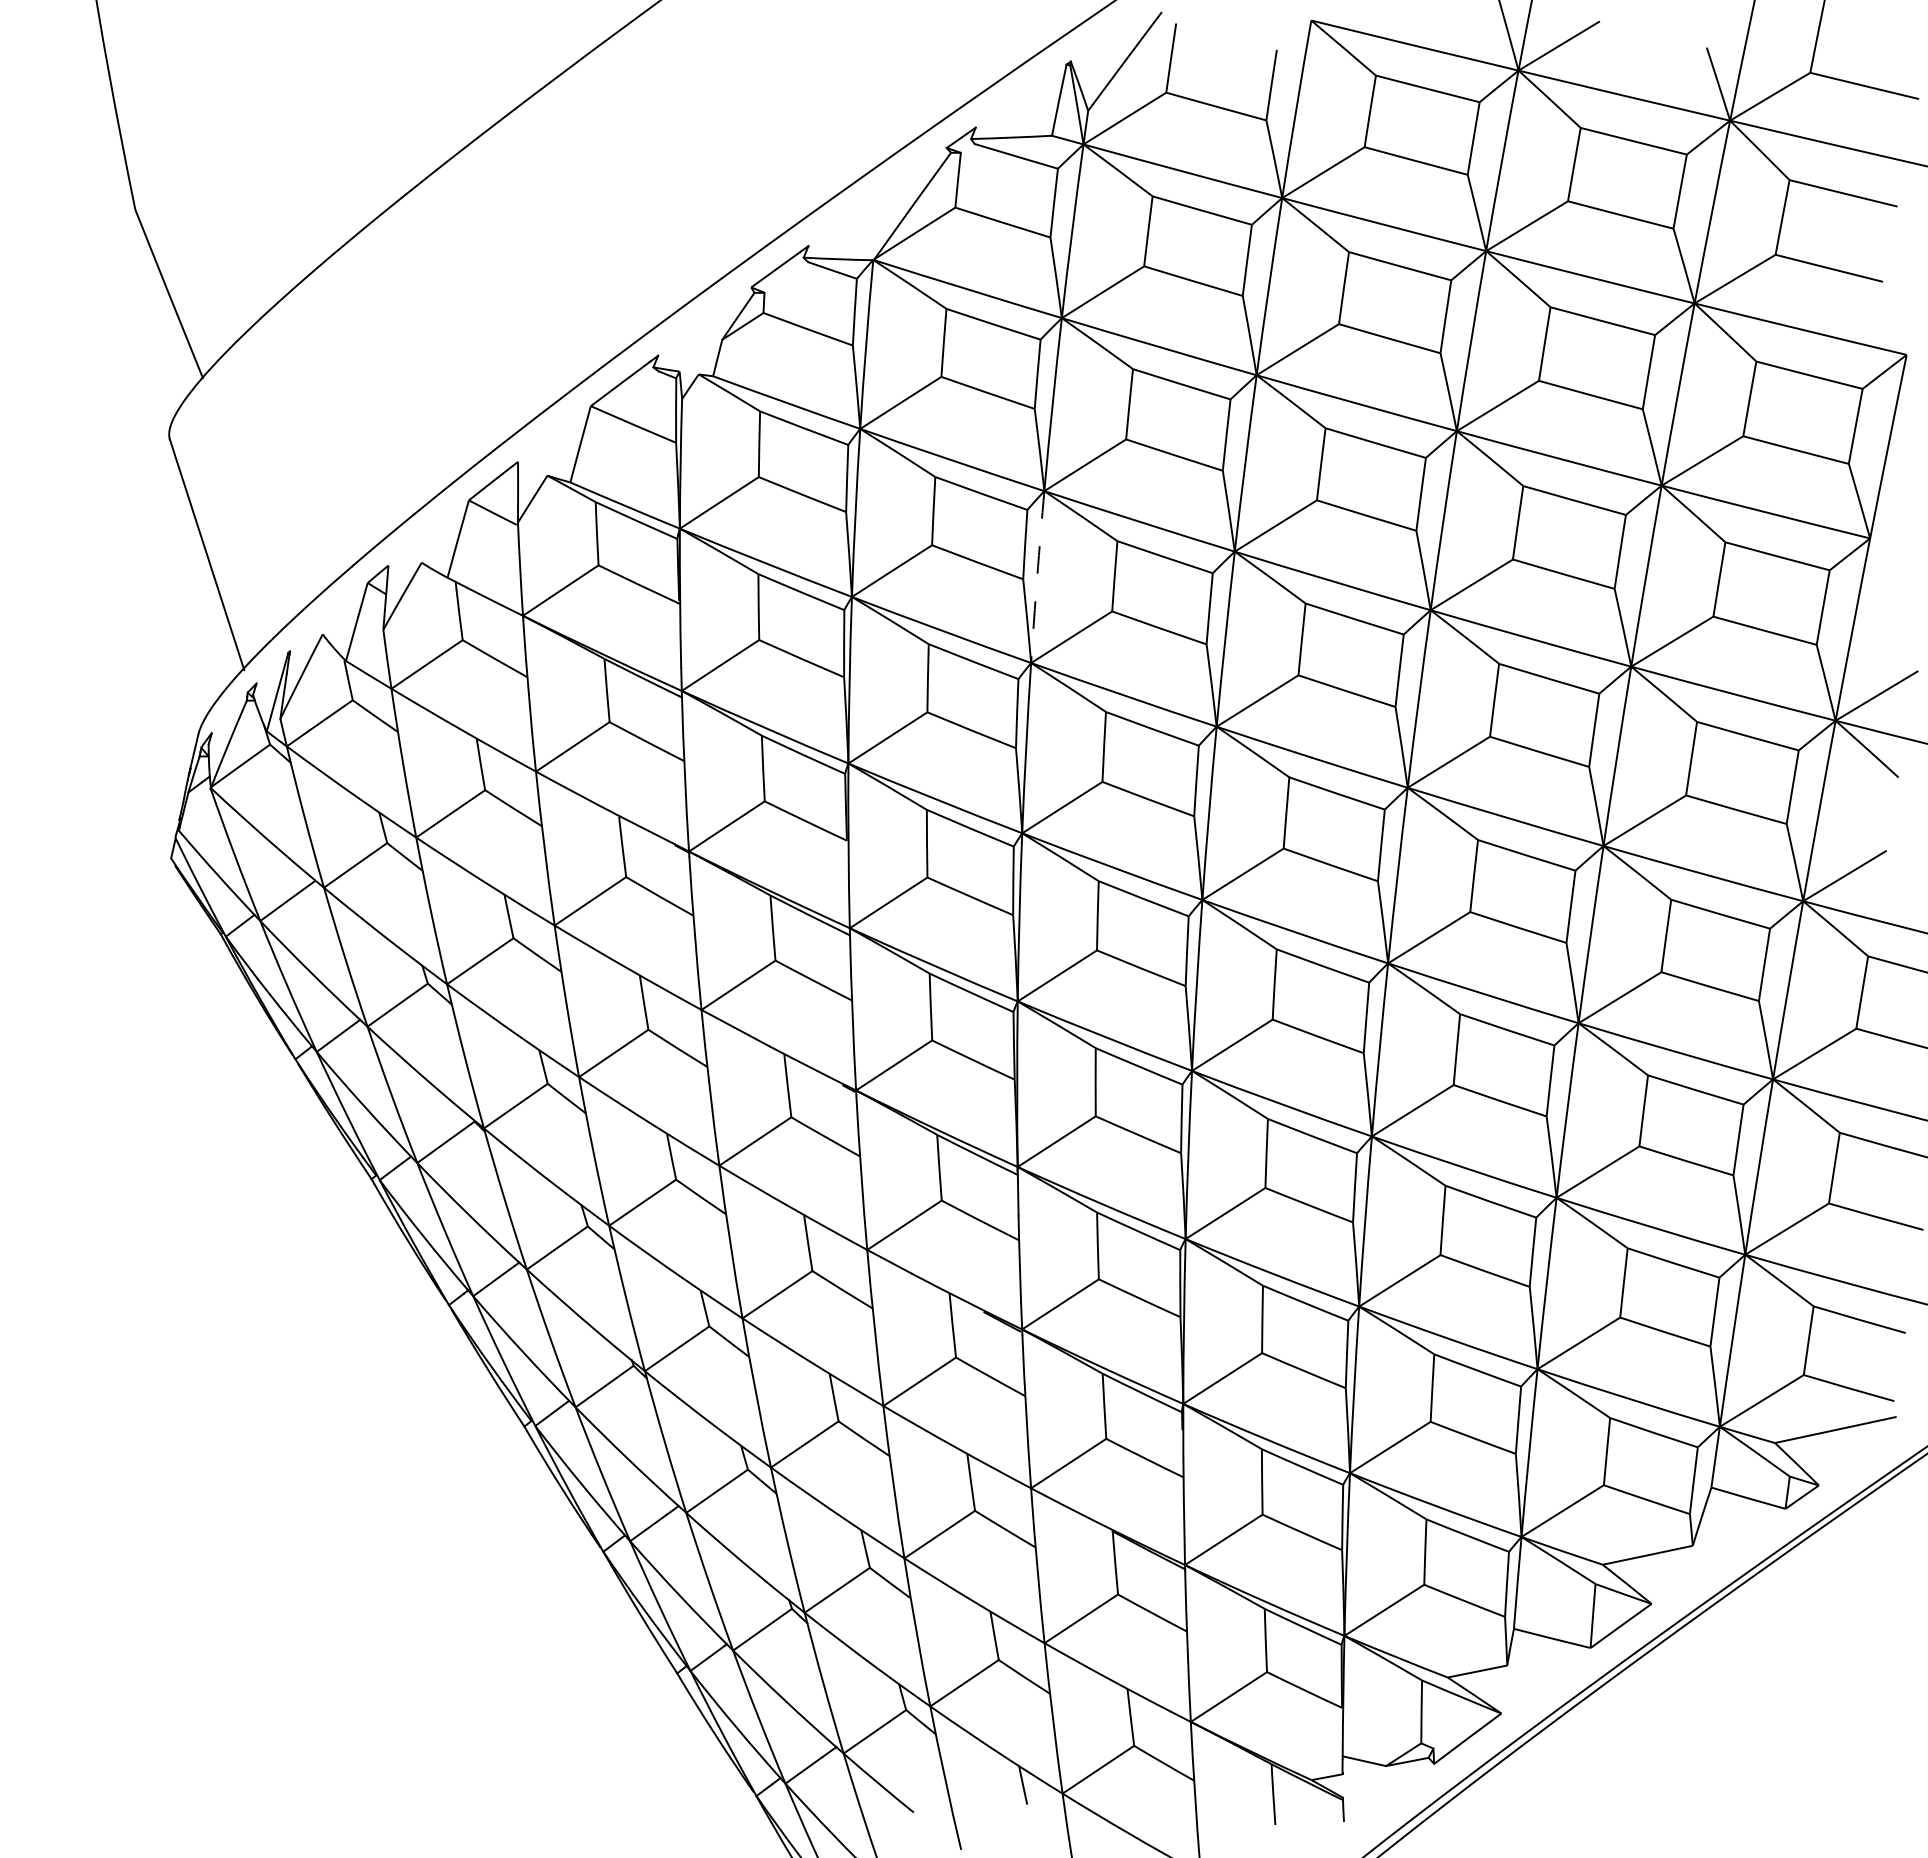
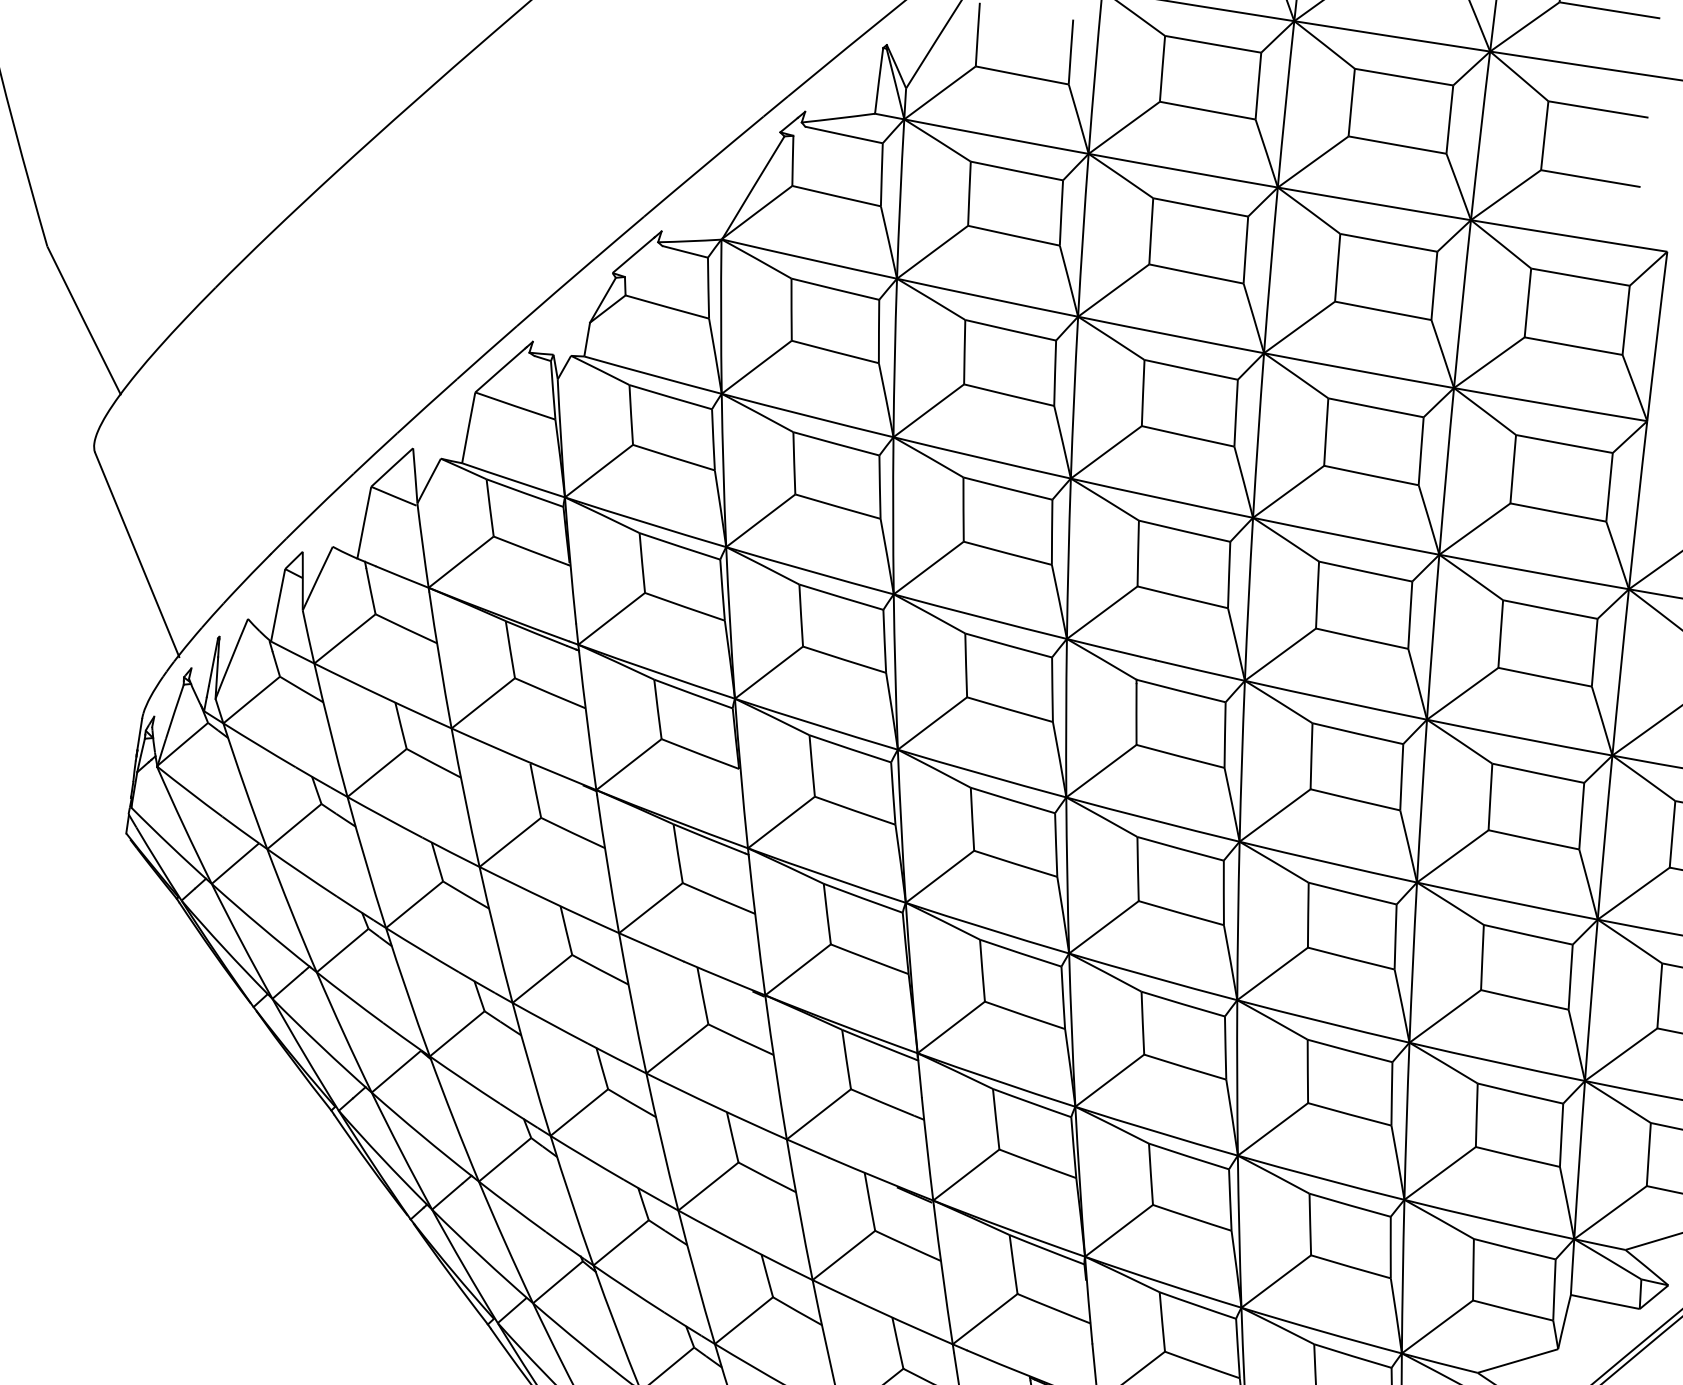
arc: (1037, 577) -> (893, 516), dashed -> solid

